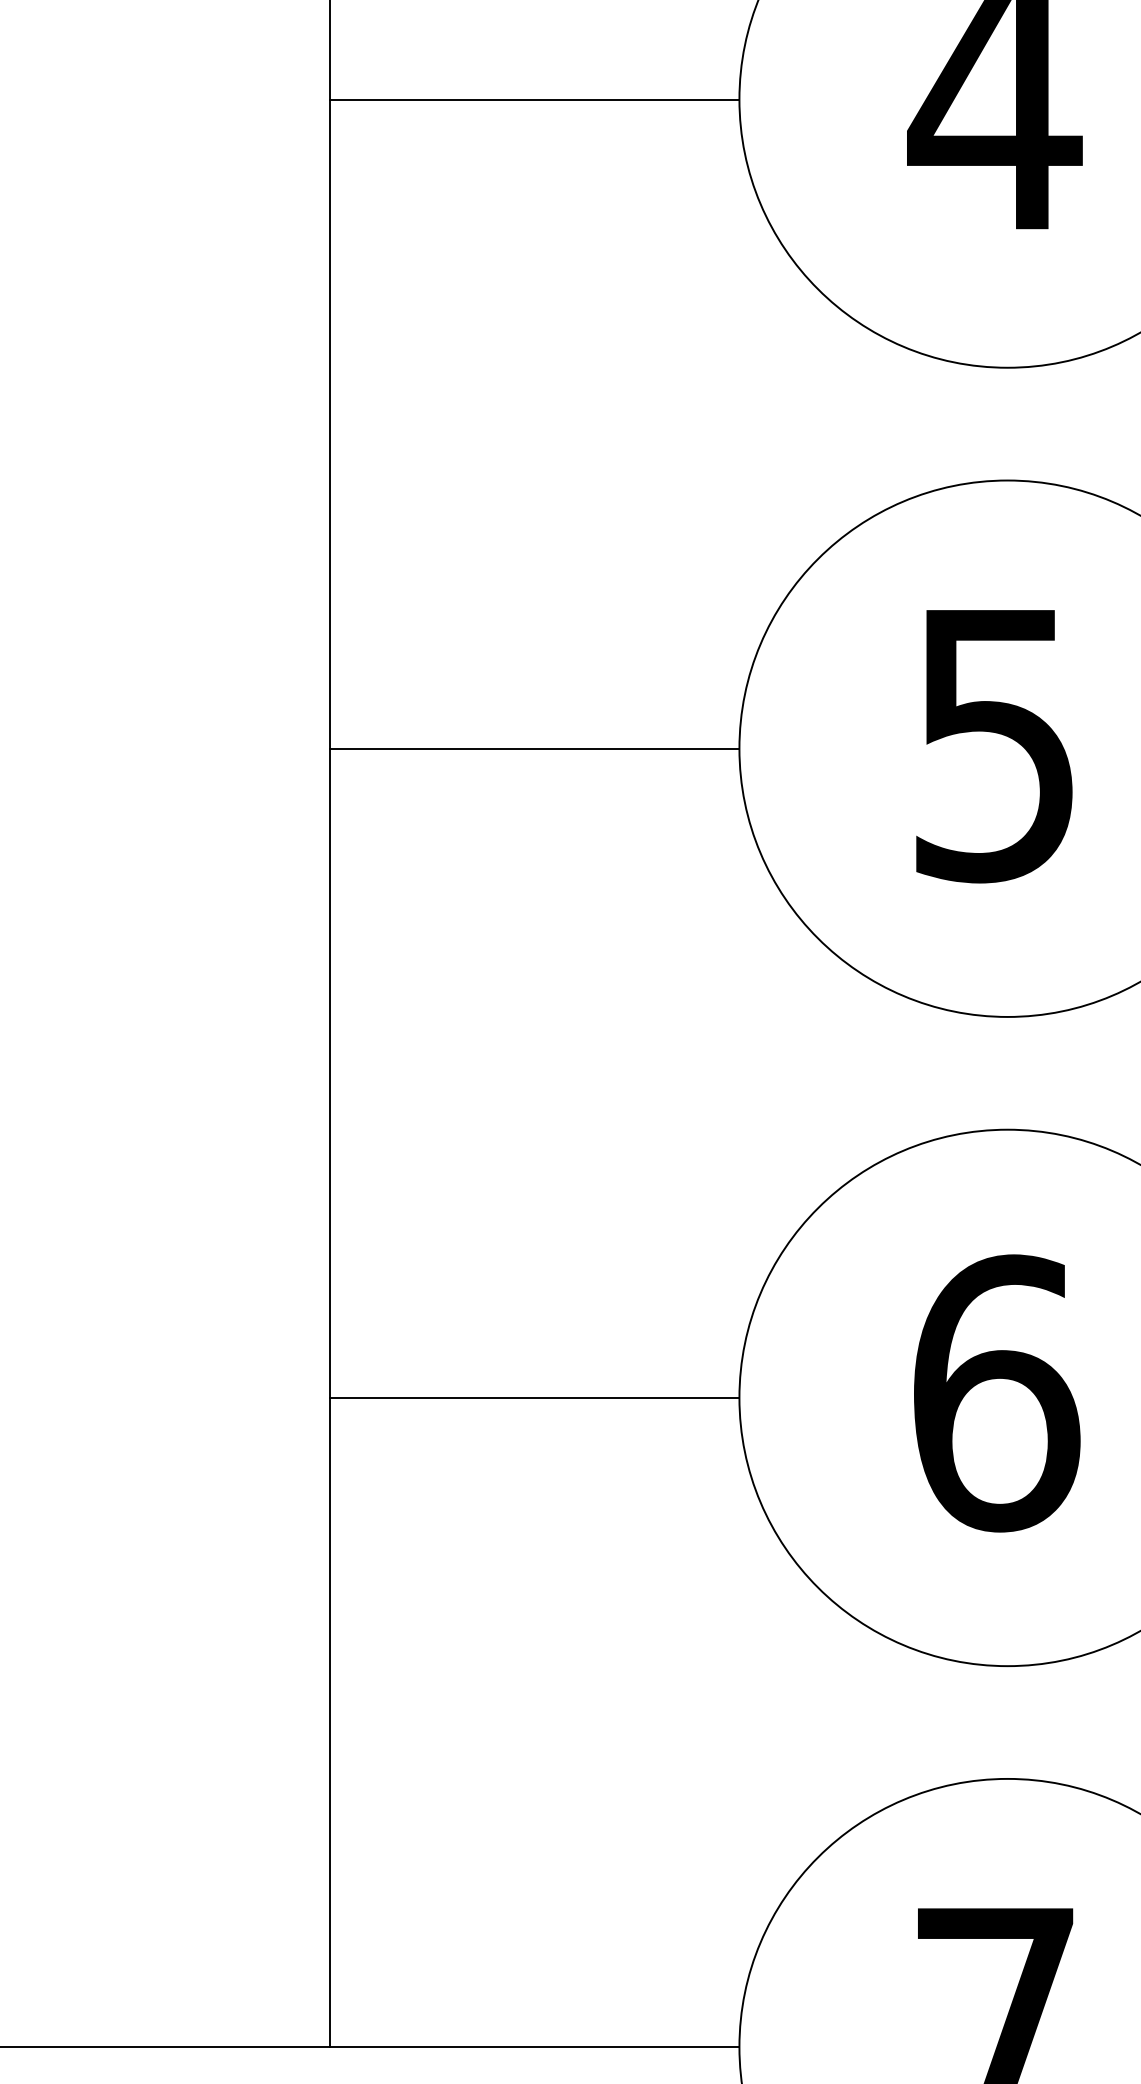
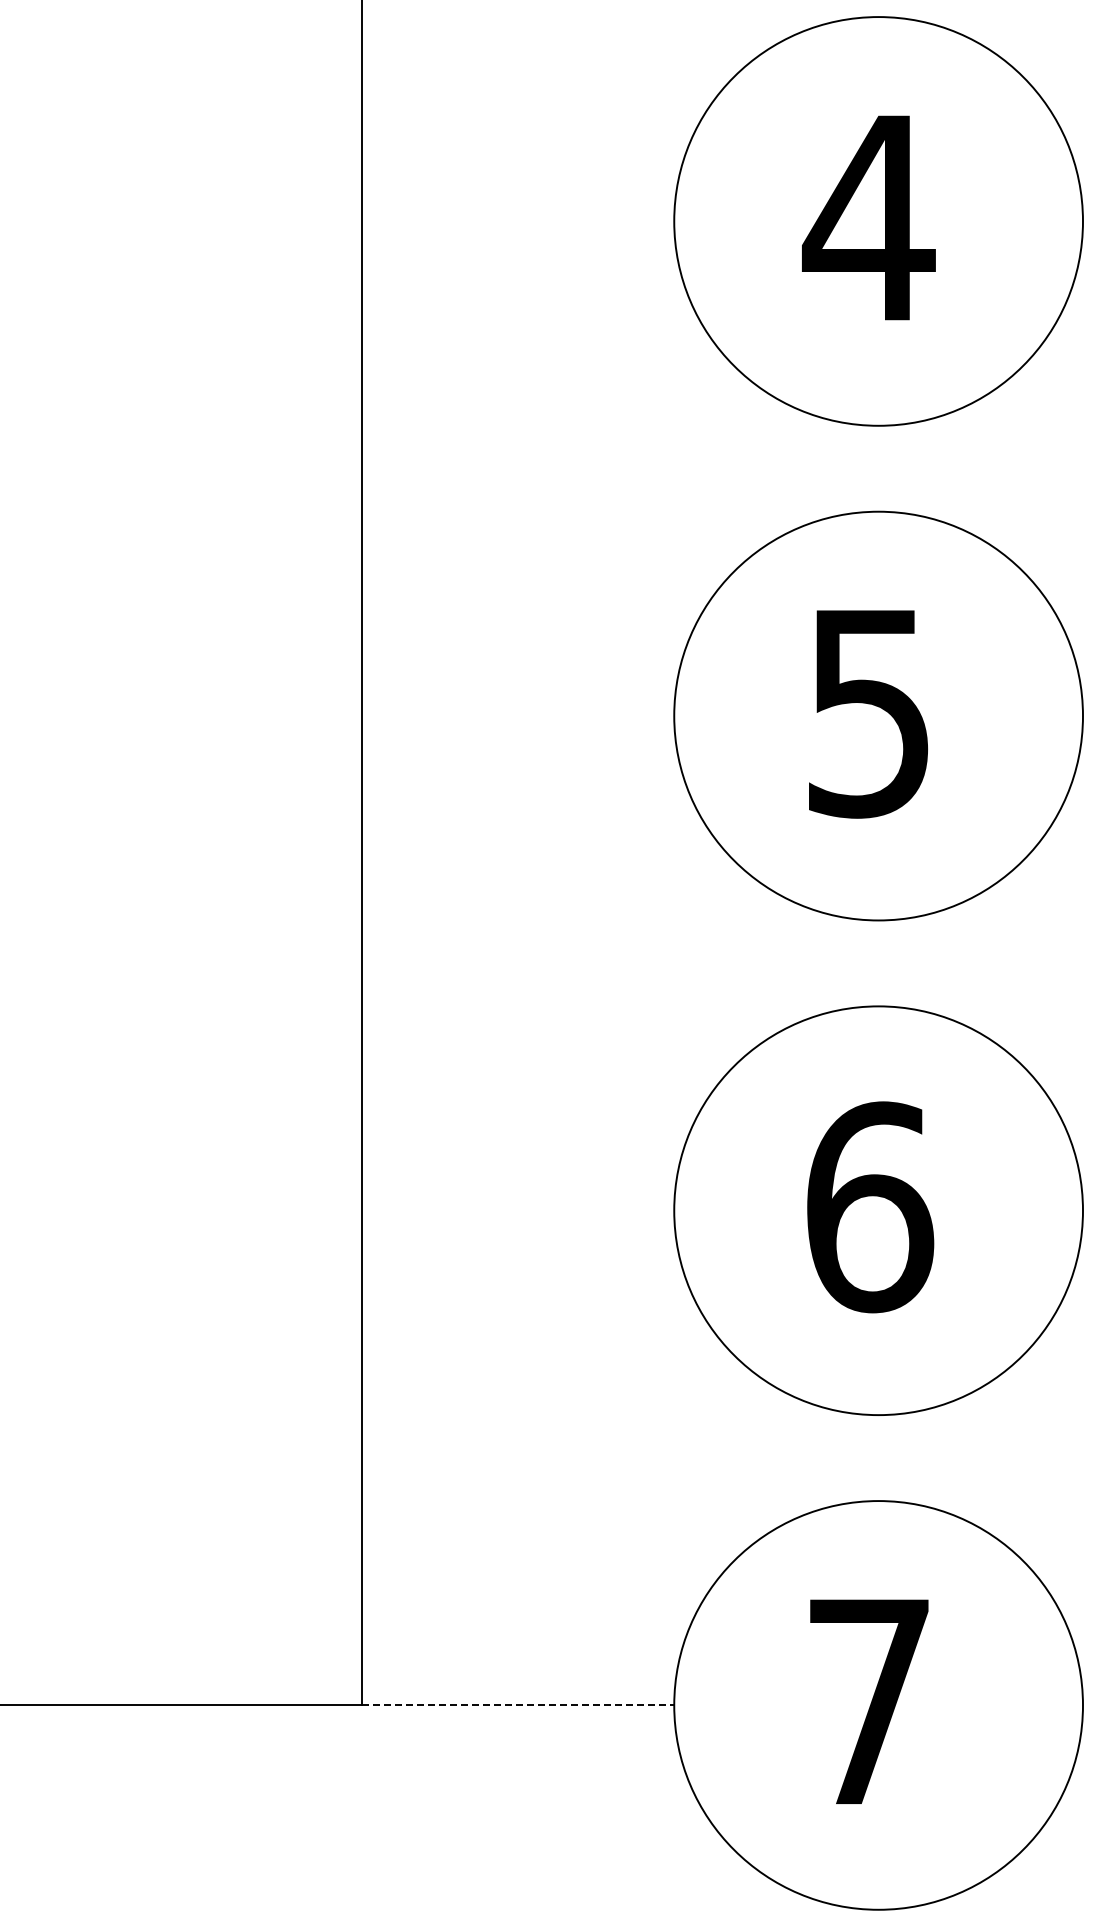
line: (535, 99) -> (518, 221), removed
line: (535, 749) -> (518, 716), removed
line: (535, 1397) -> (518, 1210), removed
line: (535, 2047) -> (518, 1705), solid -> dashed

